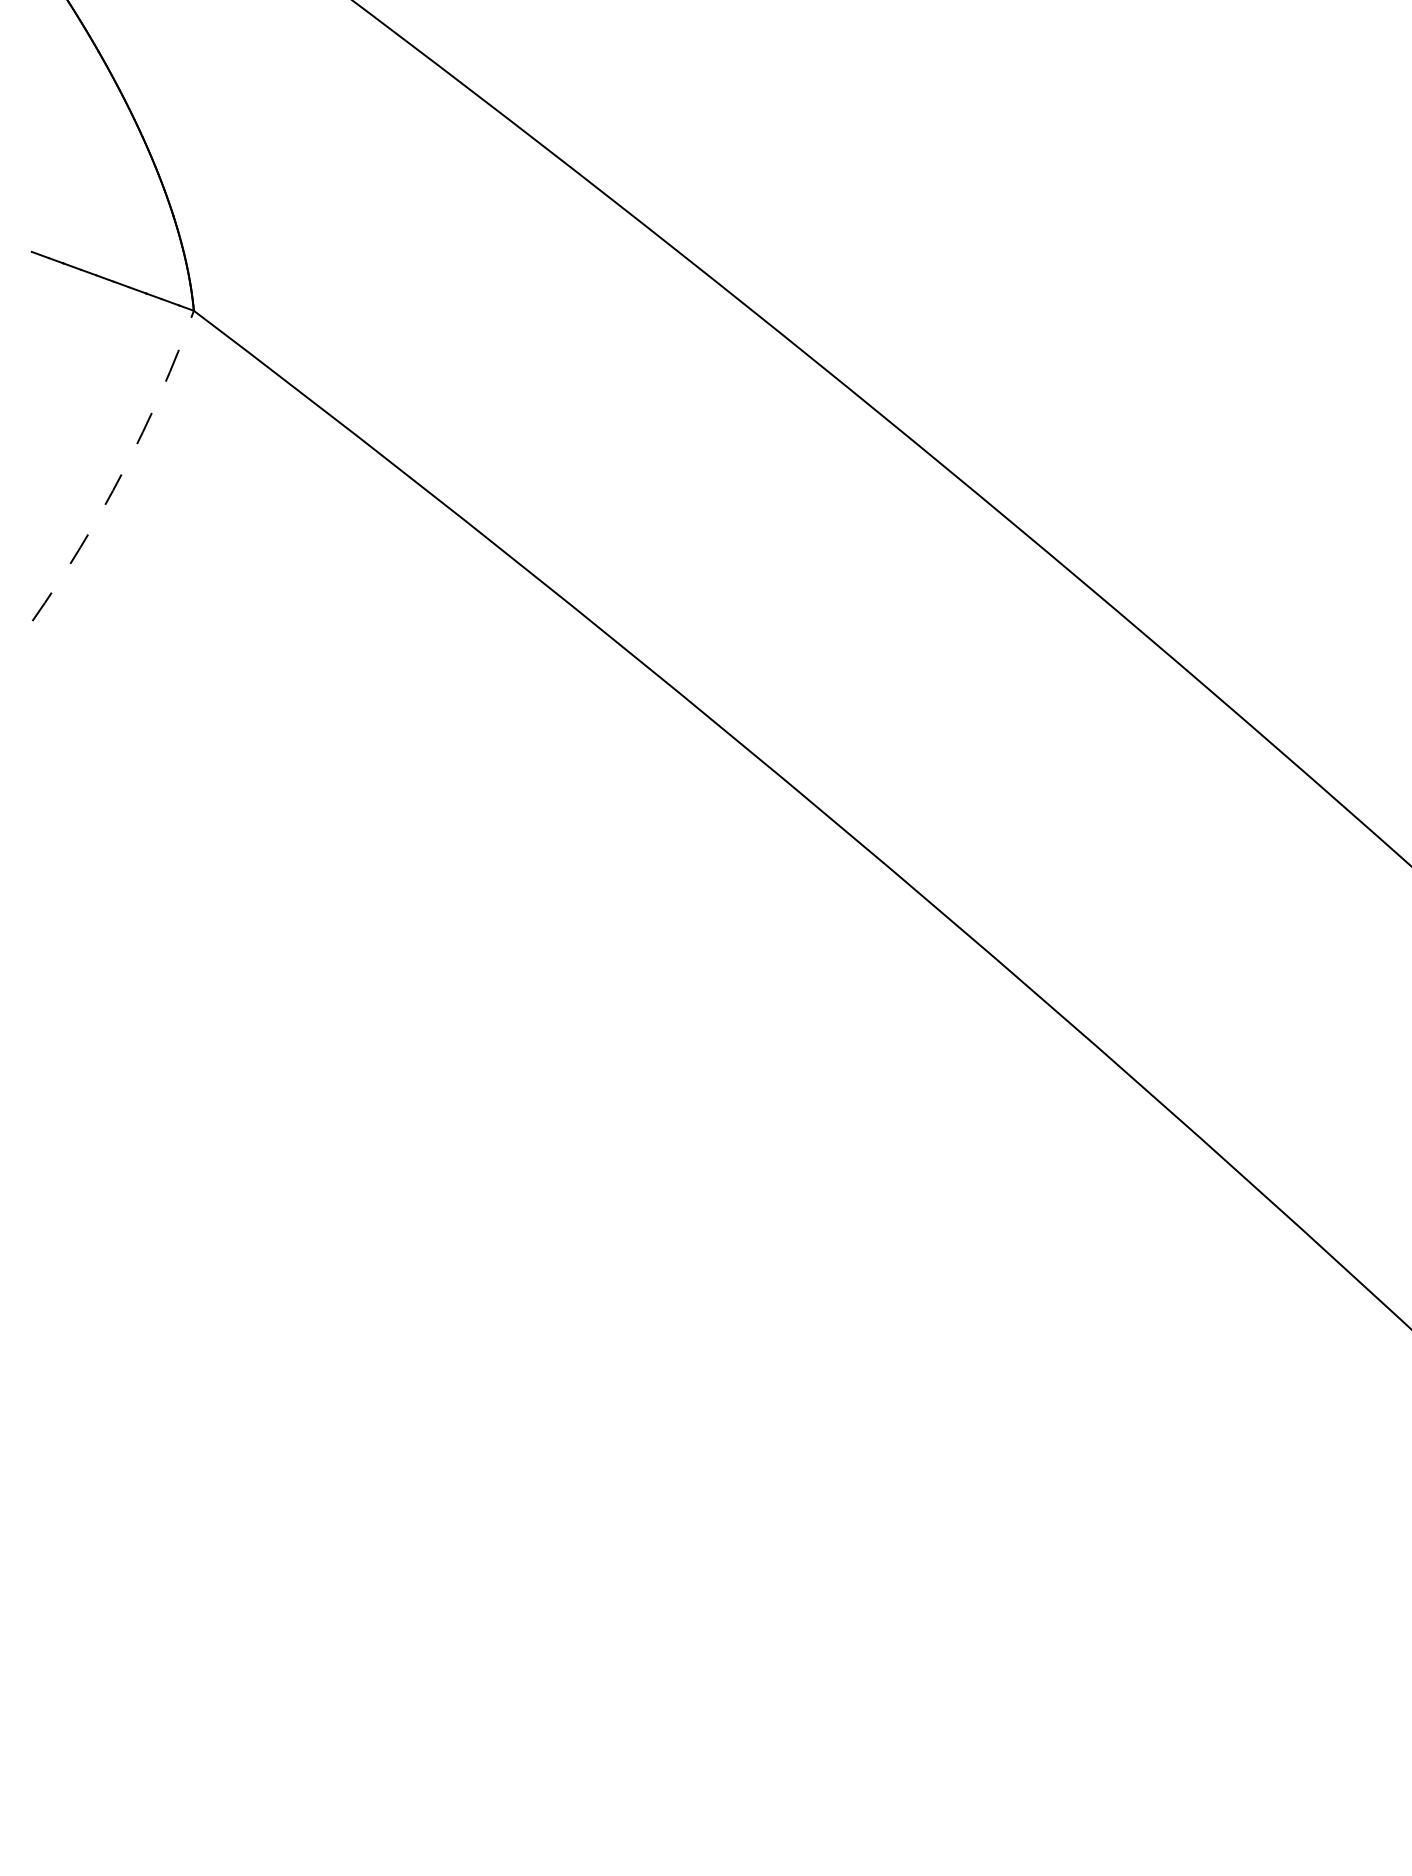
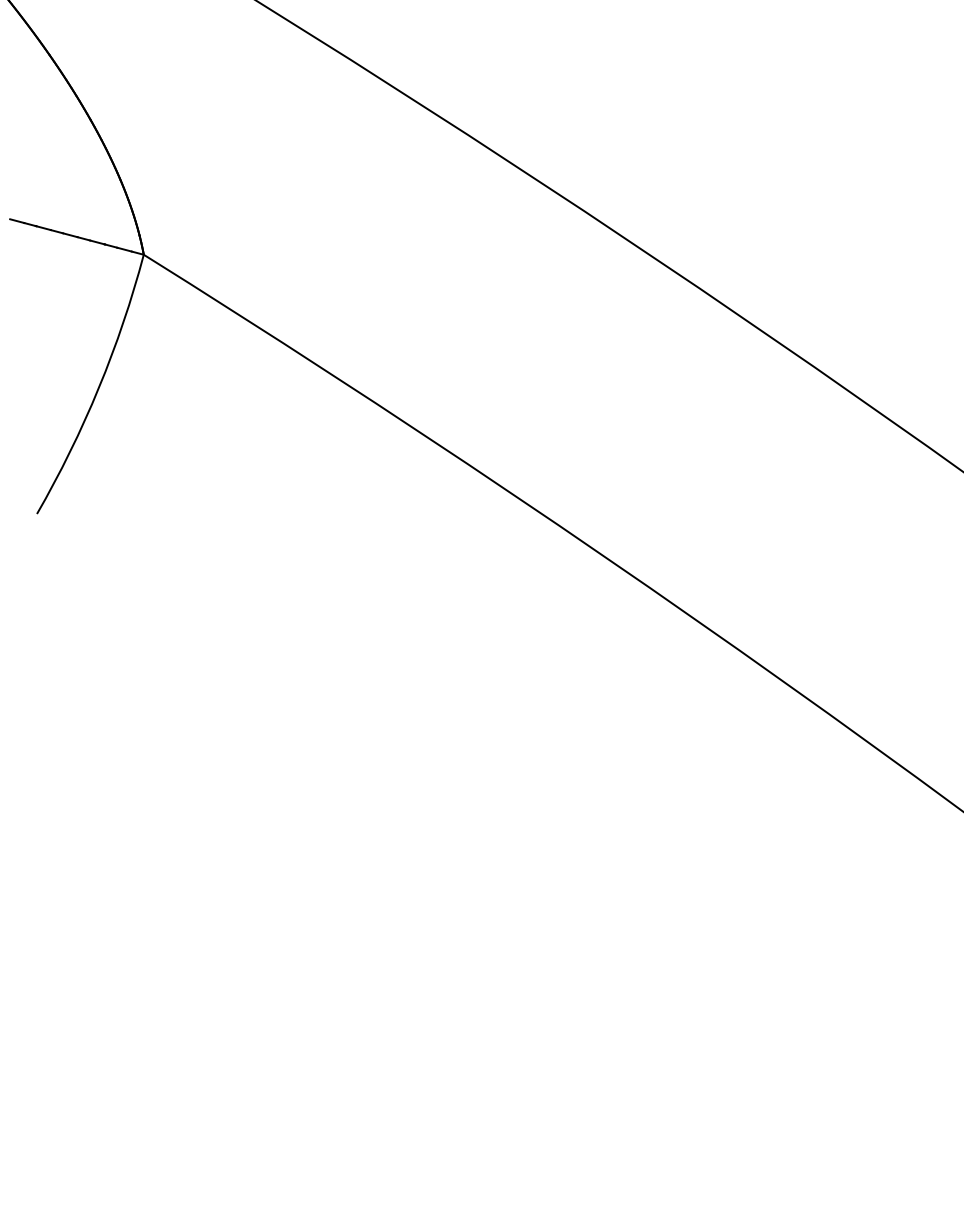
arc: (123, 471) -> (99, 388), dashed -> solid

